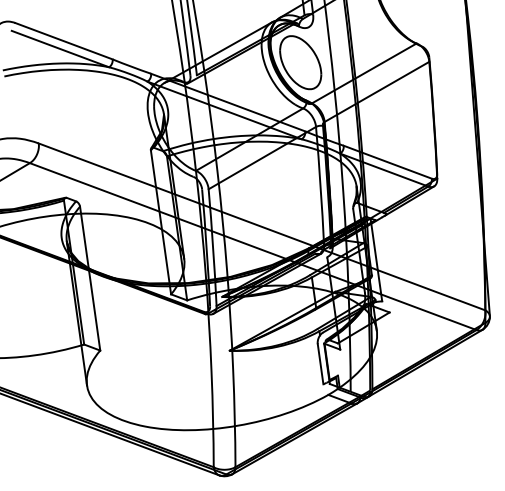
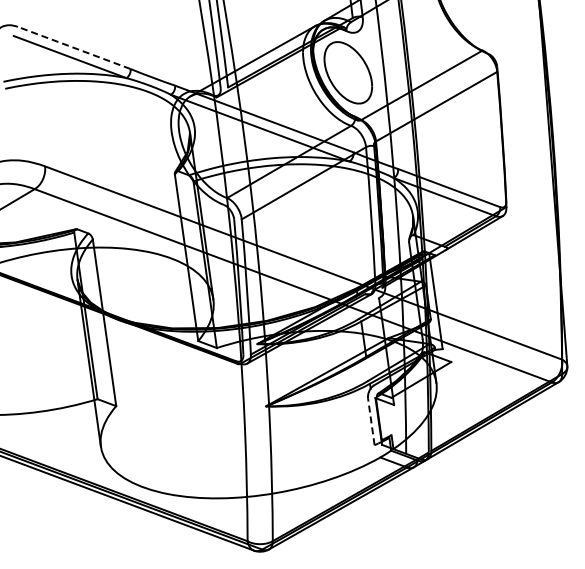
line: (63, 40) -> (73, 47), solid -> dashed
line: (320, 363) -> (371, 421), solid -> dashed

